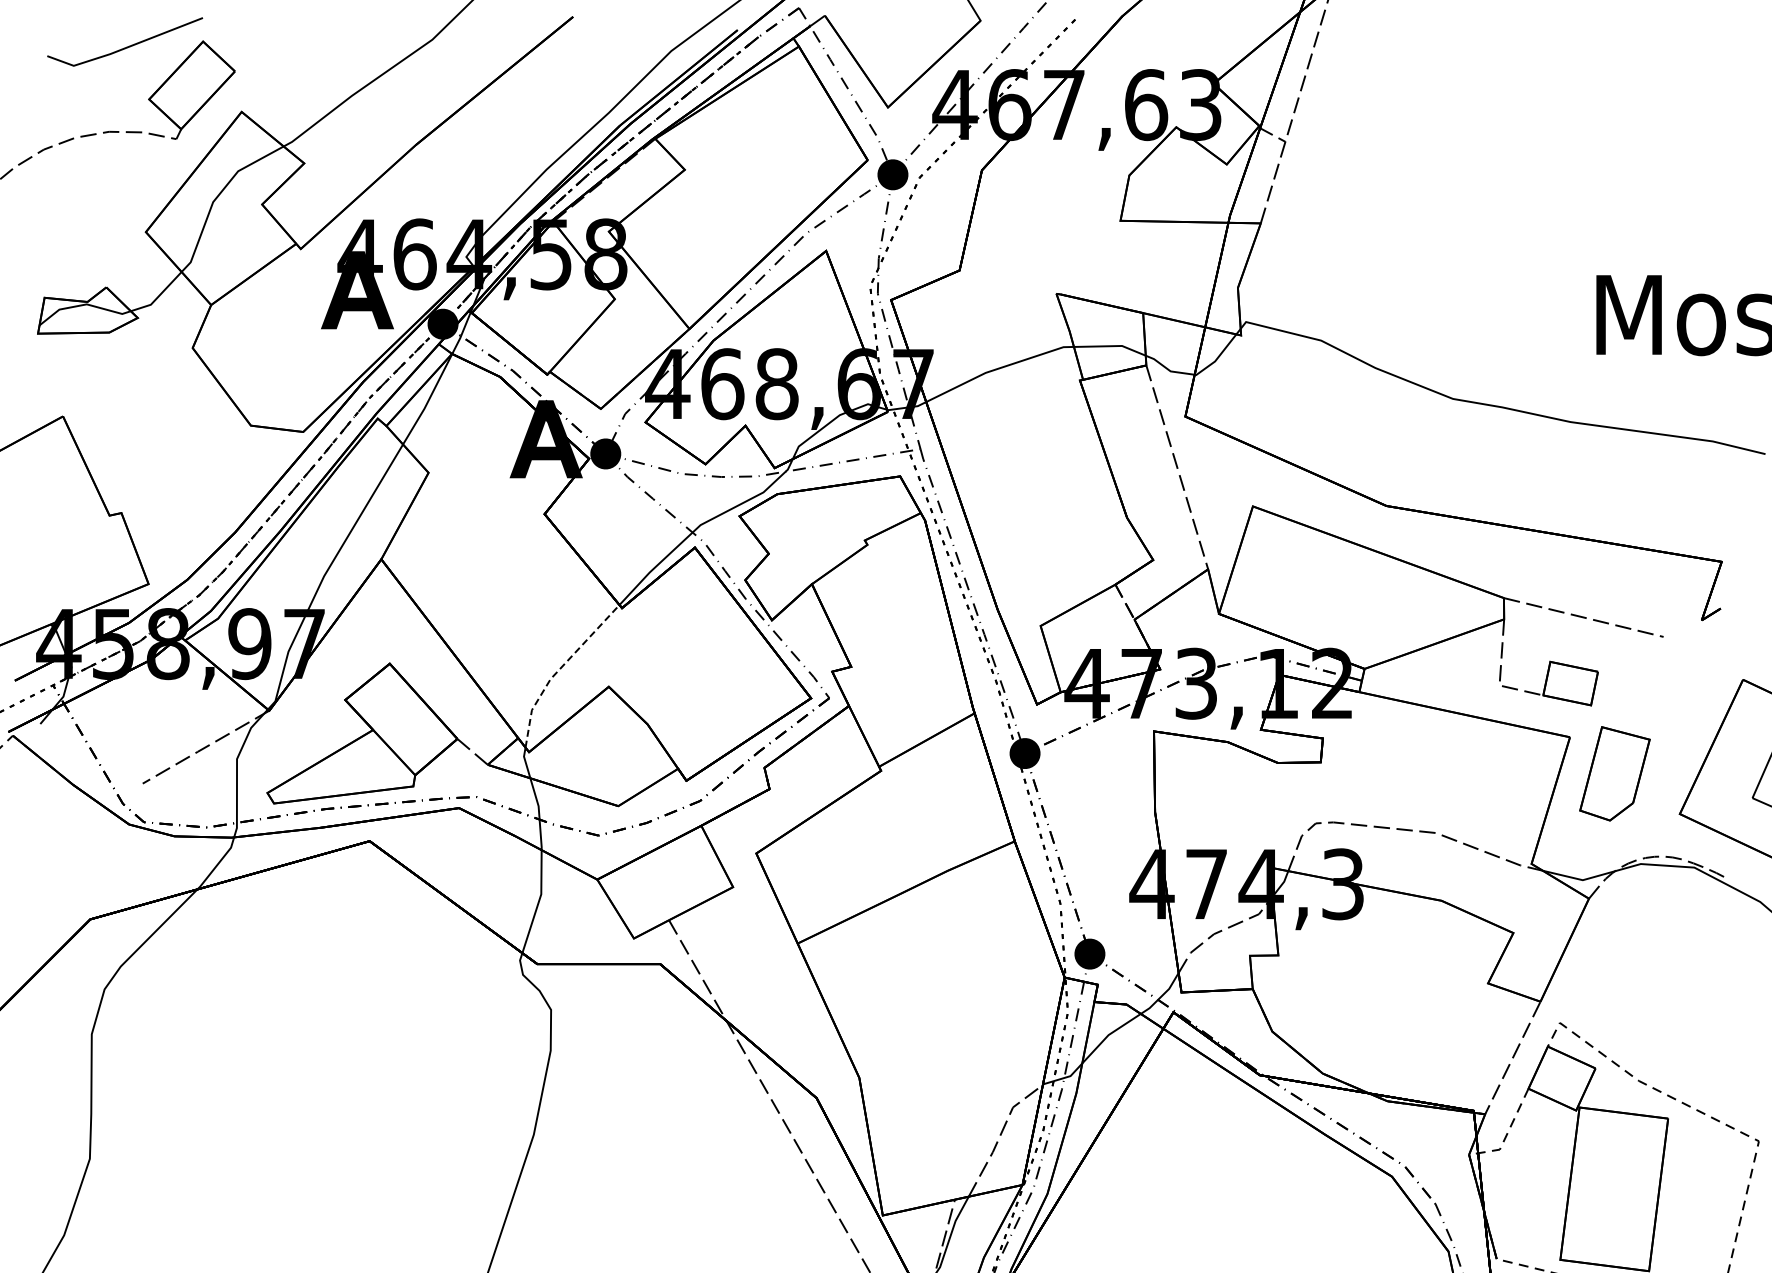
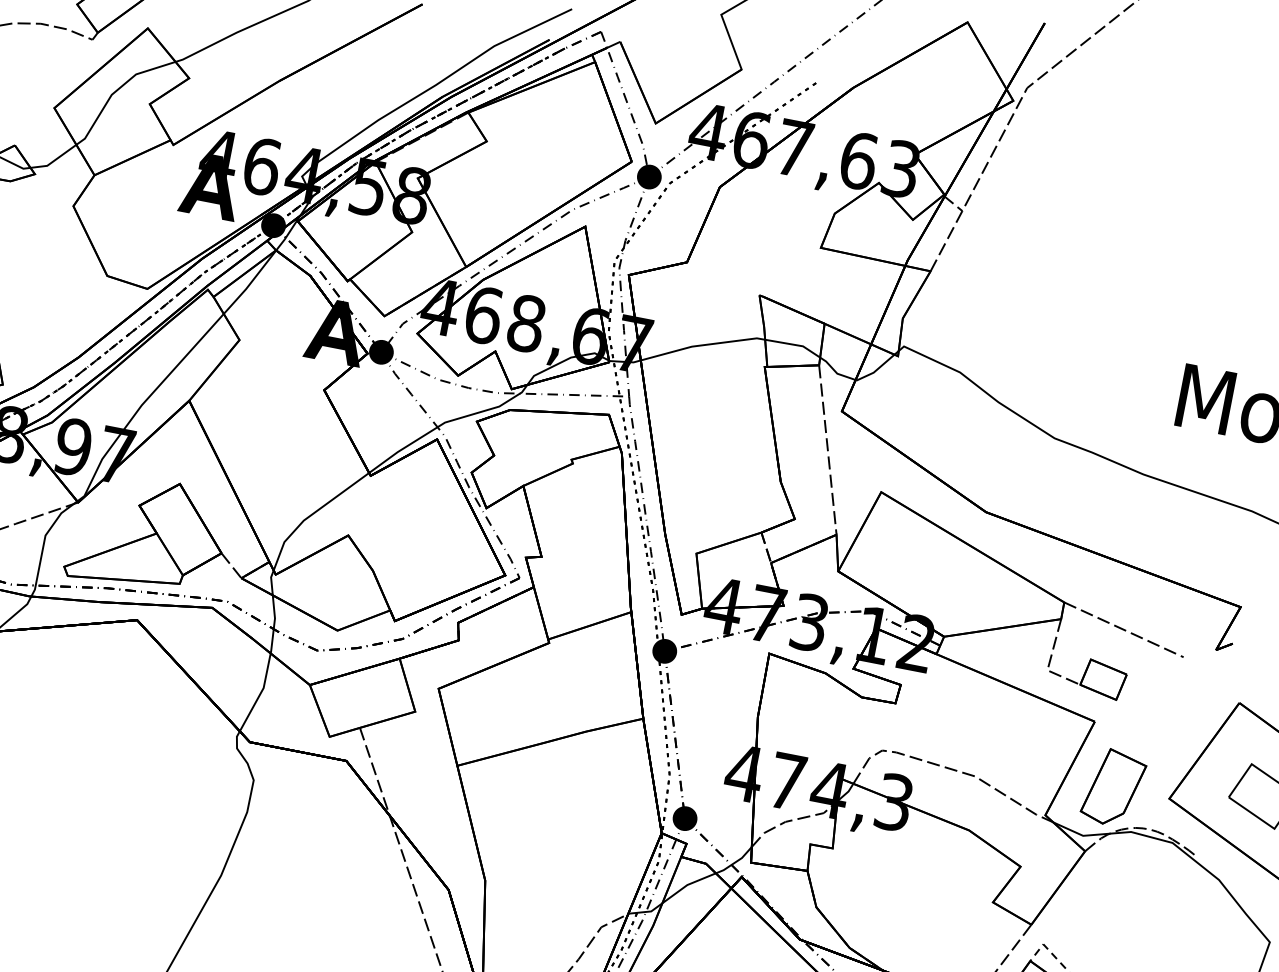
line: (558, 670) -> (311, 515), dashed -> solid
part: (1614, 773) -> (1113, 787), moved

